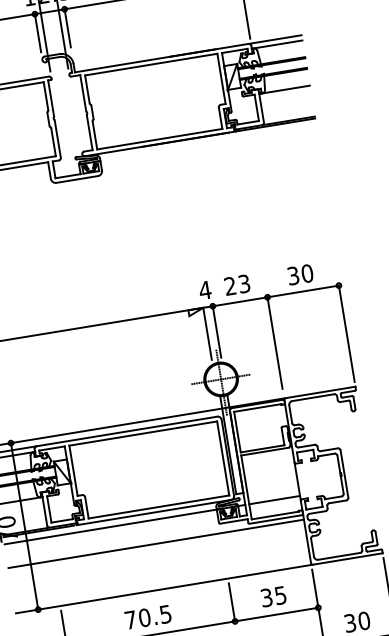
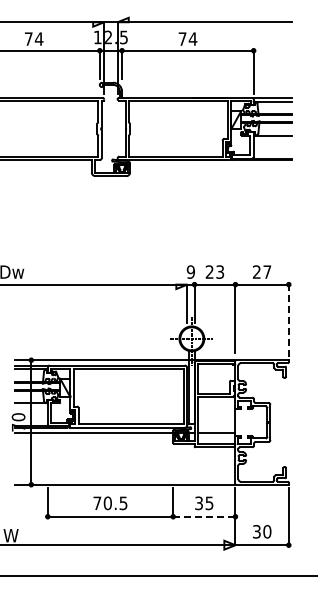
text: (300, 273) -> (262, 271), 30 -> 27
text: (204, 289) -> (190, 271), 4 -> 9
line: (346, 333) -> (288, 320), solid -> dashed
line: (155, 543) -> (124, 450), removed
line: (276, 614) -> (204, 516), solid -> dashed

